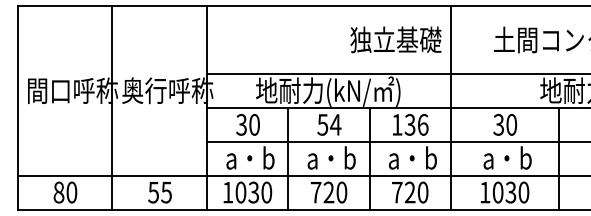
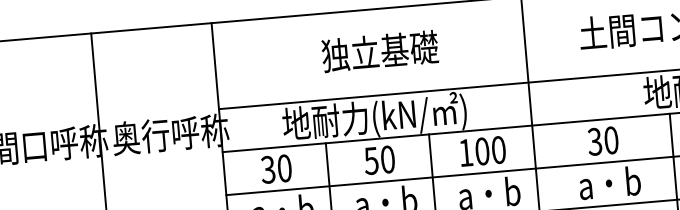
text: (395, 39) -> (379, 51), moved
text: (335, 124) -> (387, 159), 54 -> 50
text: (416, 124) -> (490, 150), 136 -> 100

